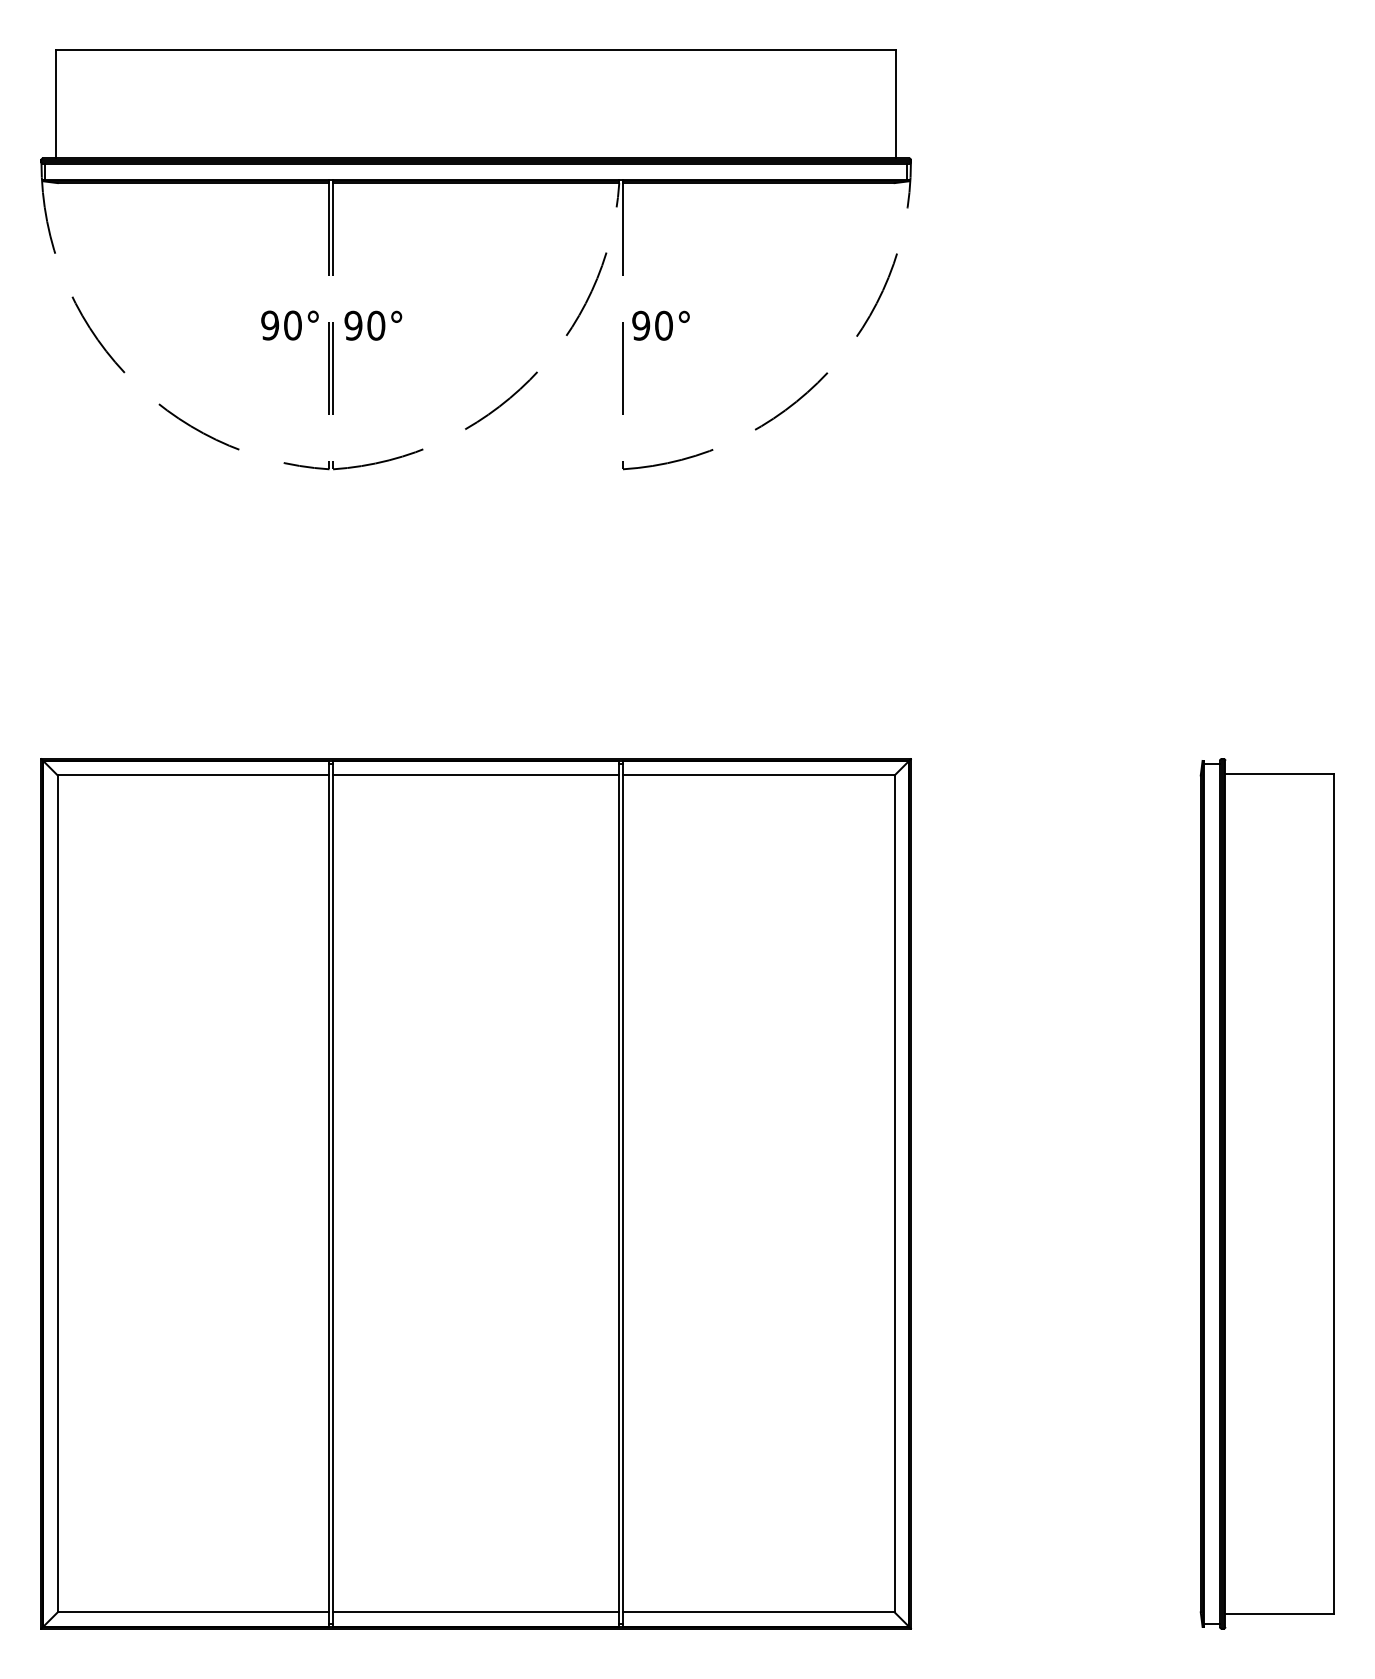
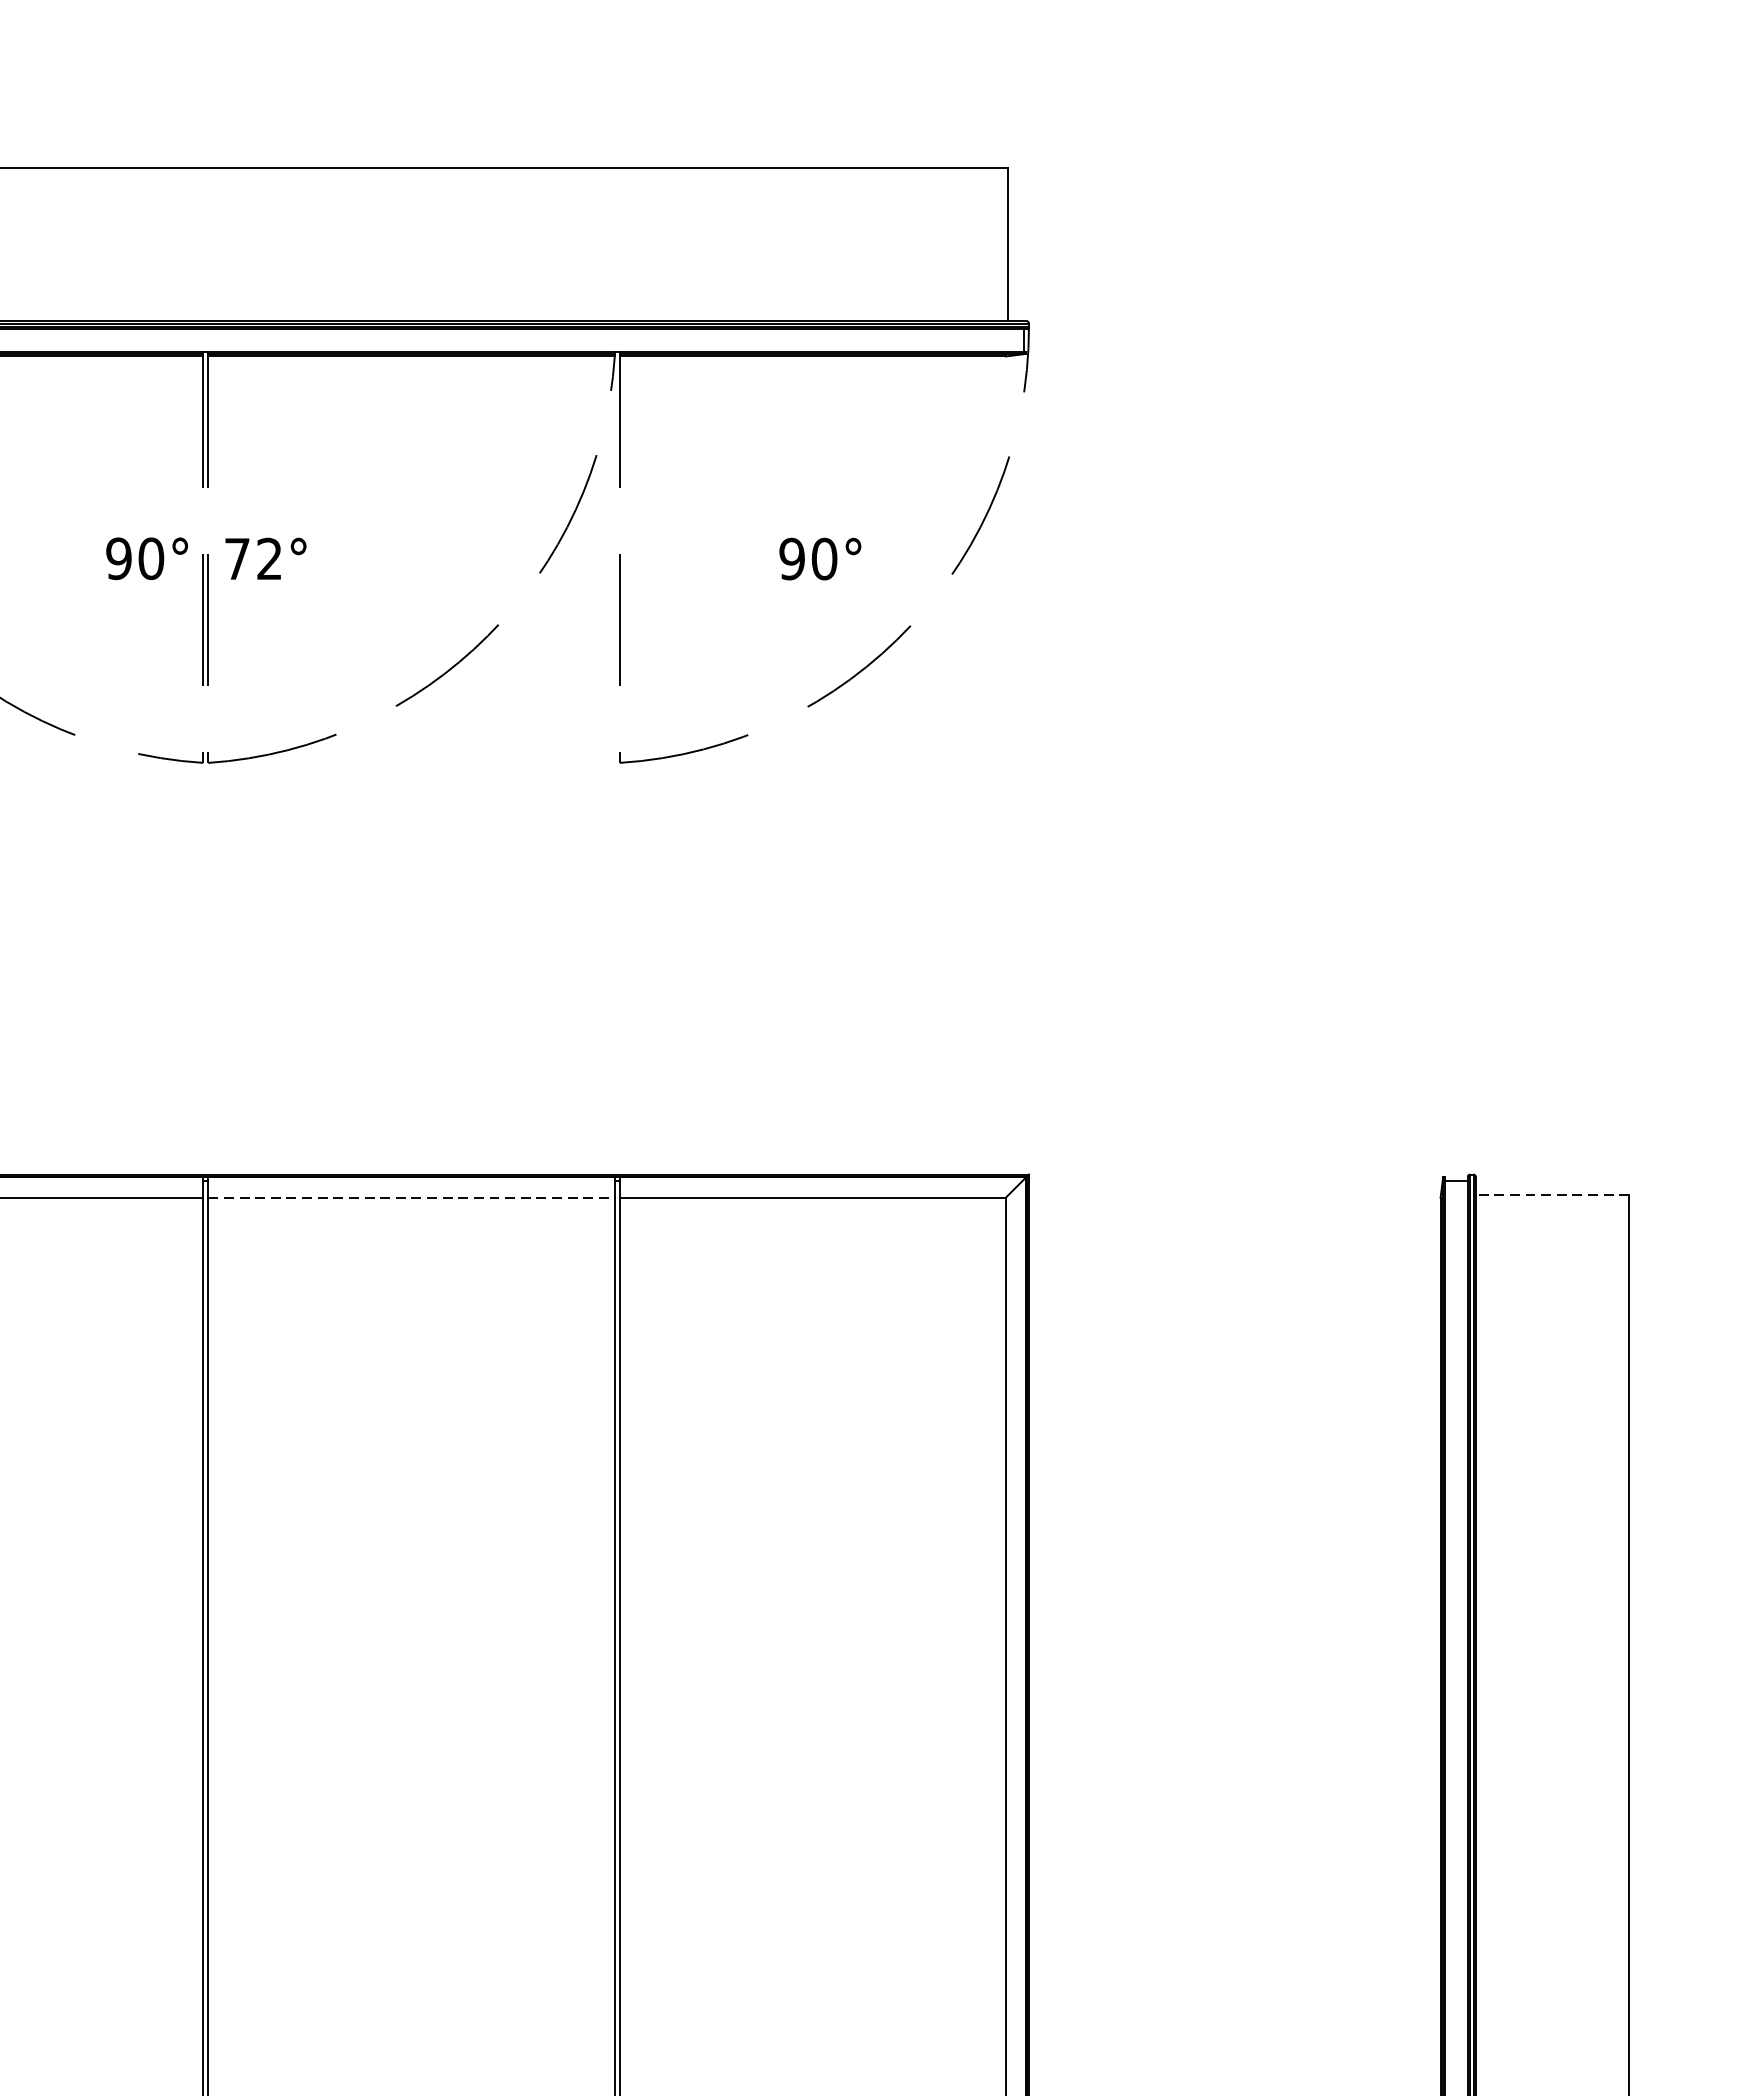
text: (364, 325) -> (252, 558), 90° -> 72°
text: (660, 325) -> (819, 558), moved
line: (1279, 773) -> (1552, 1194), solid -> dashed
line: (476, 775) -> (412, 1197), solid -> dashed

